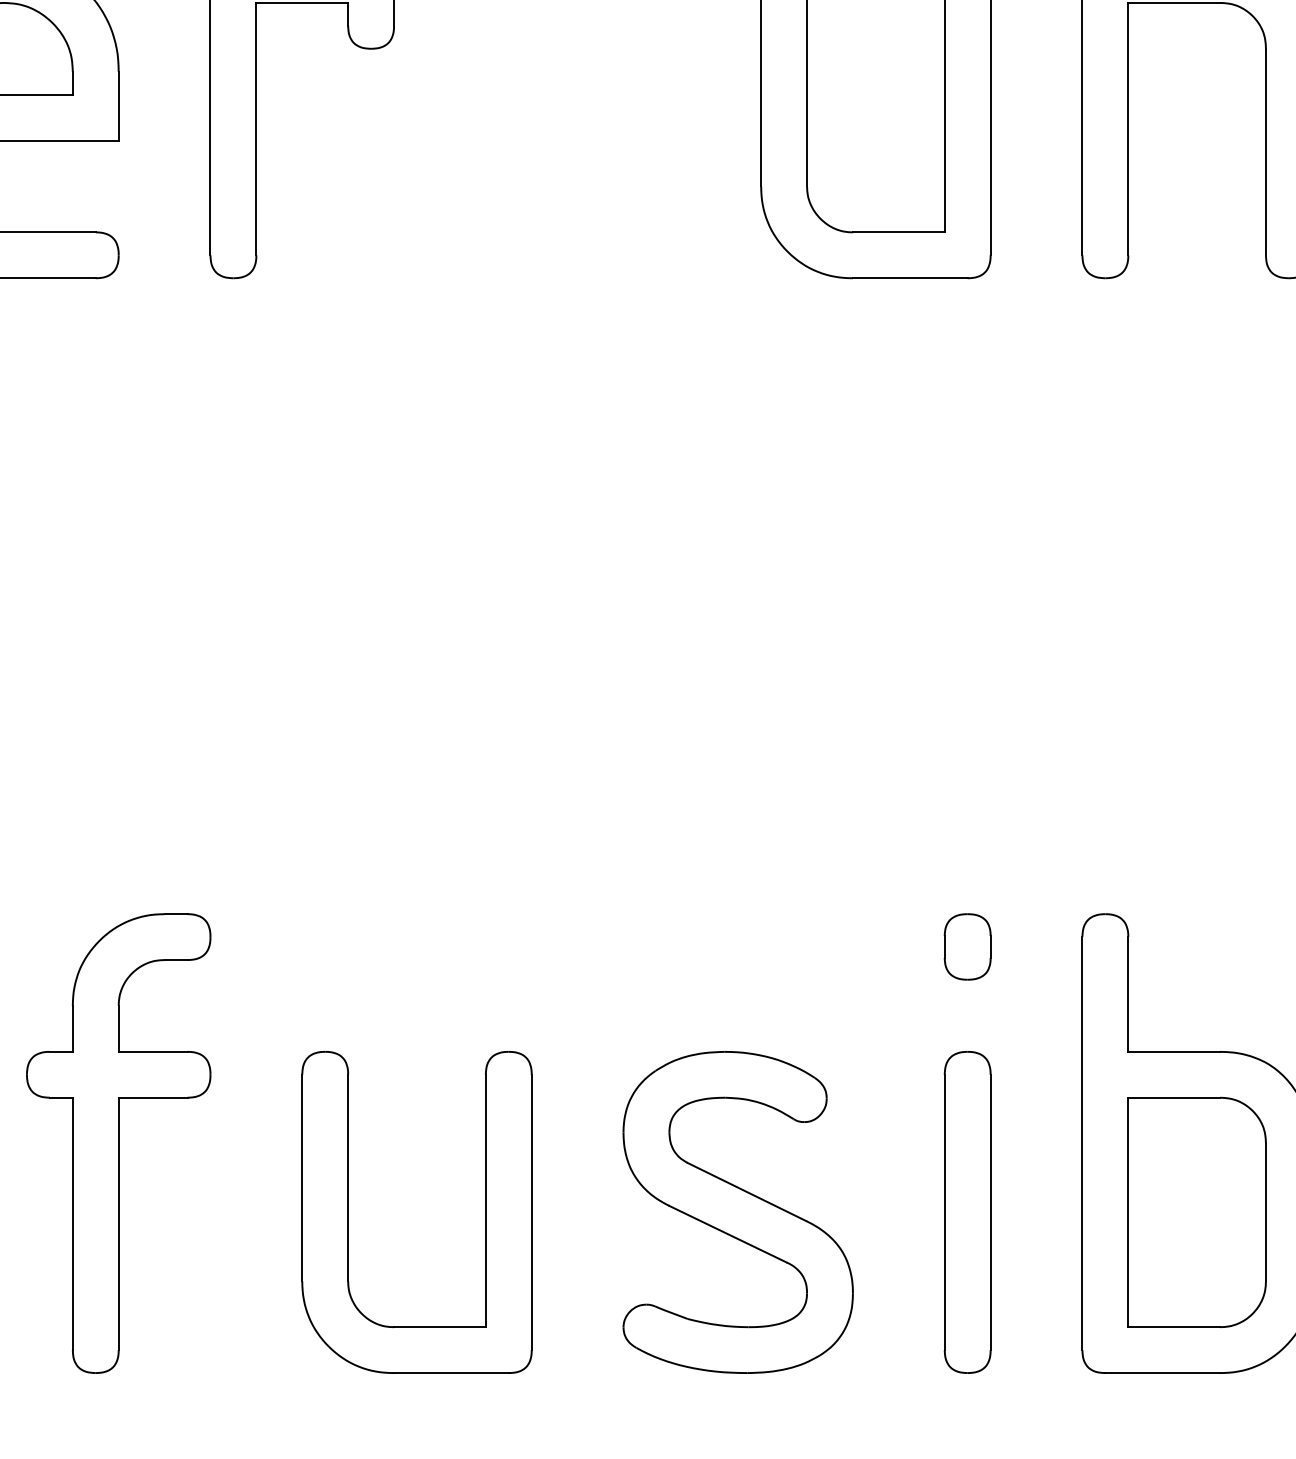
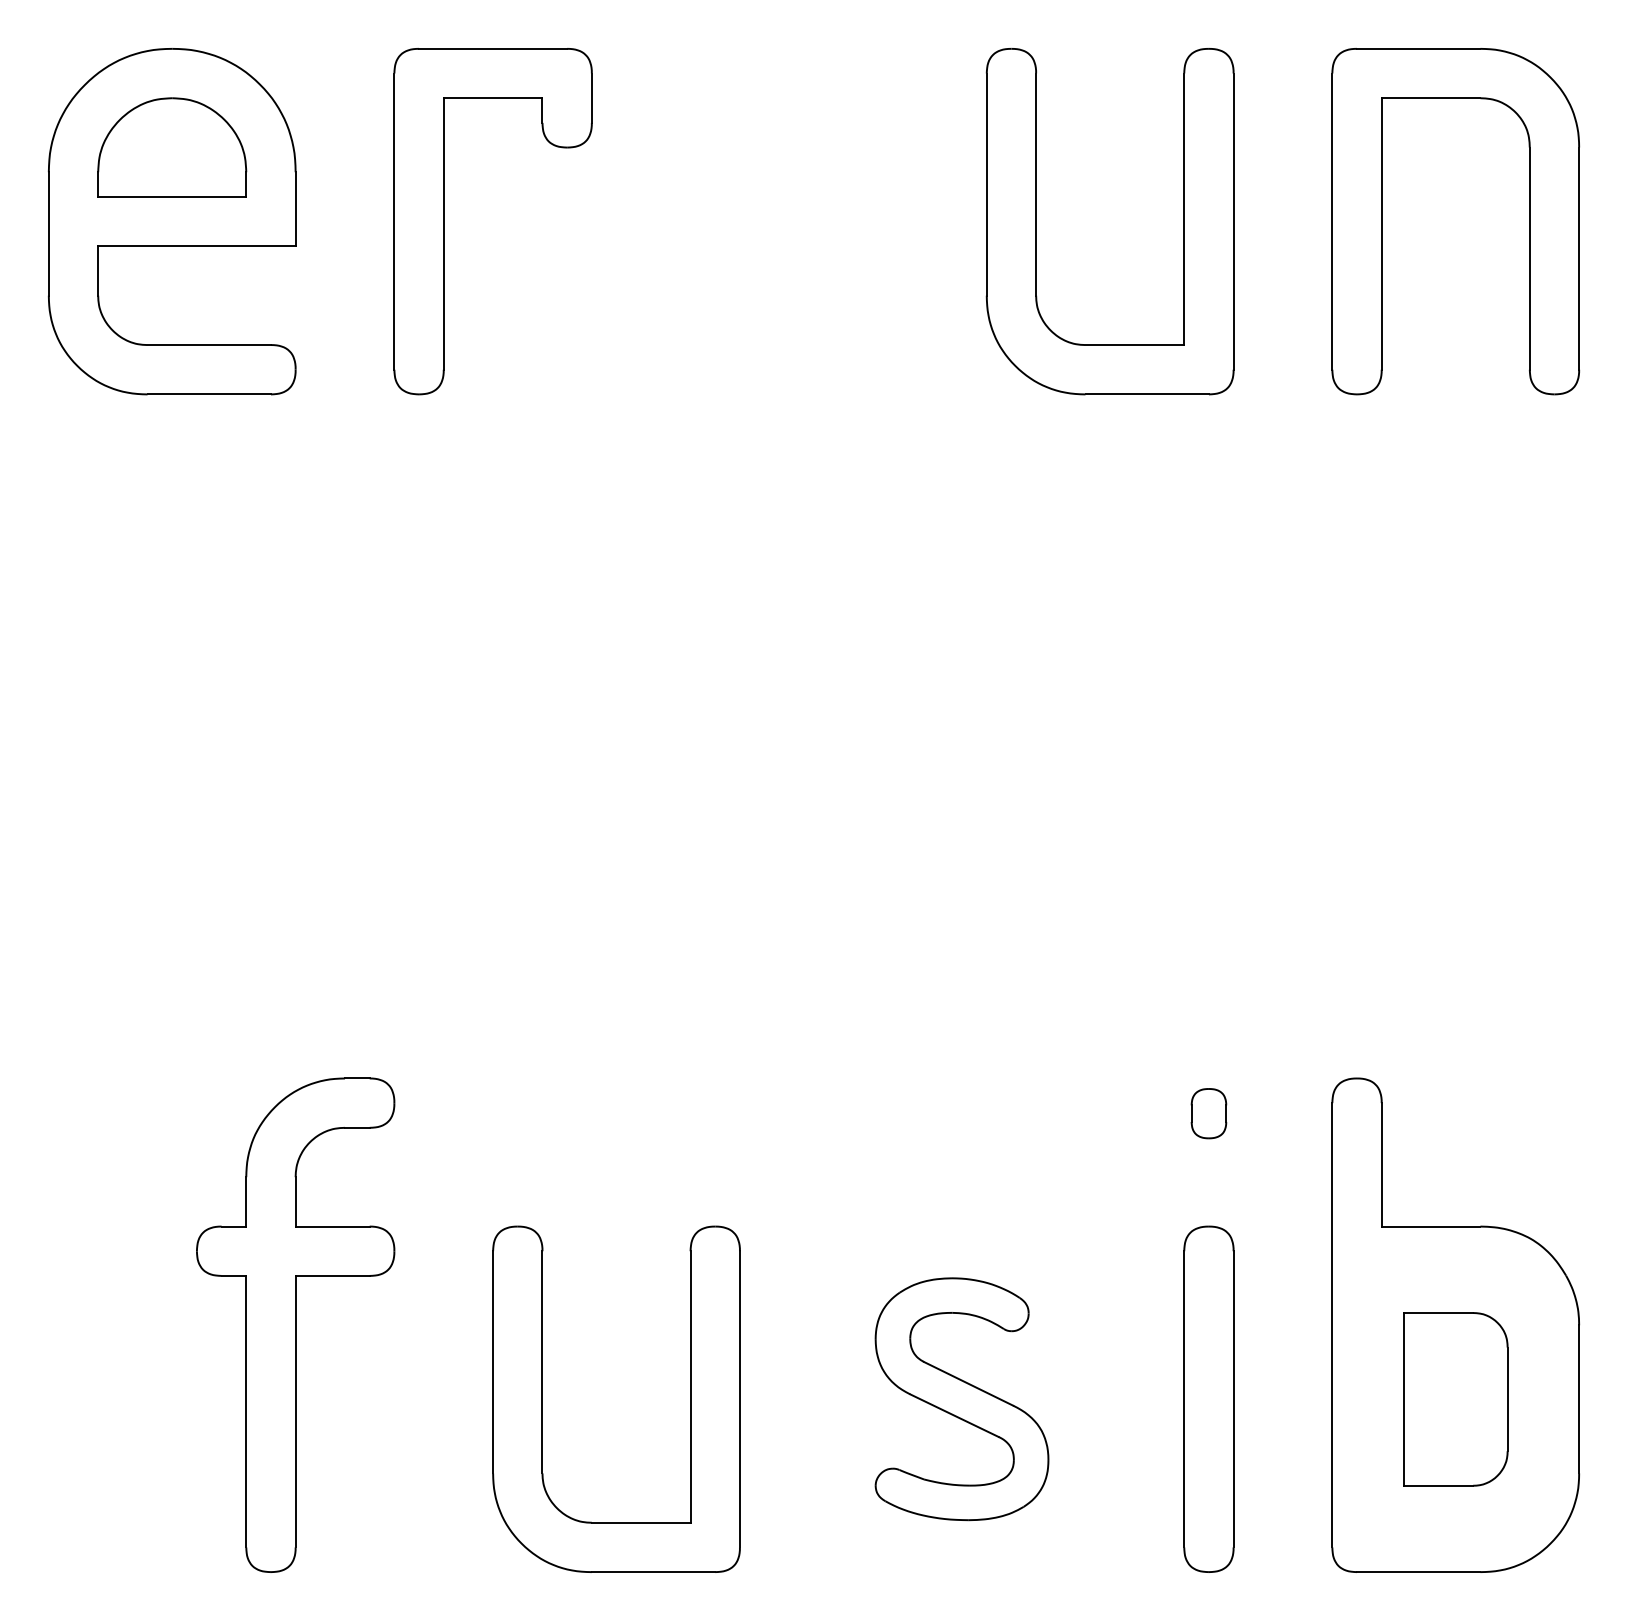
part: (967, 946) -> (1208, 1113), size x0.7
part: (737, 1211) -> (961, 1398), size x0.7
part: (1196, 1212) -> (1455, 1399), size x0.7

